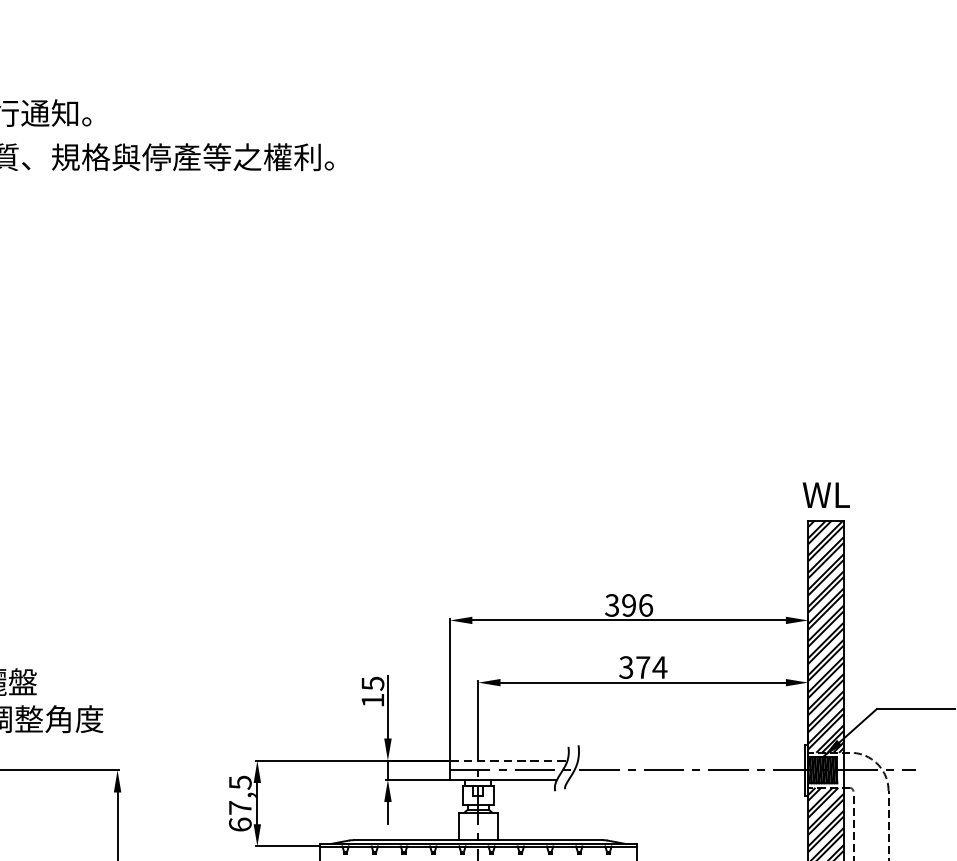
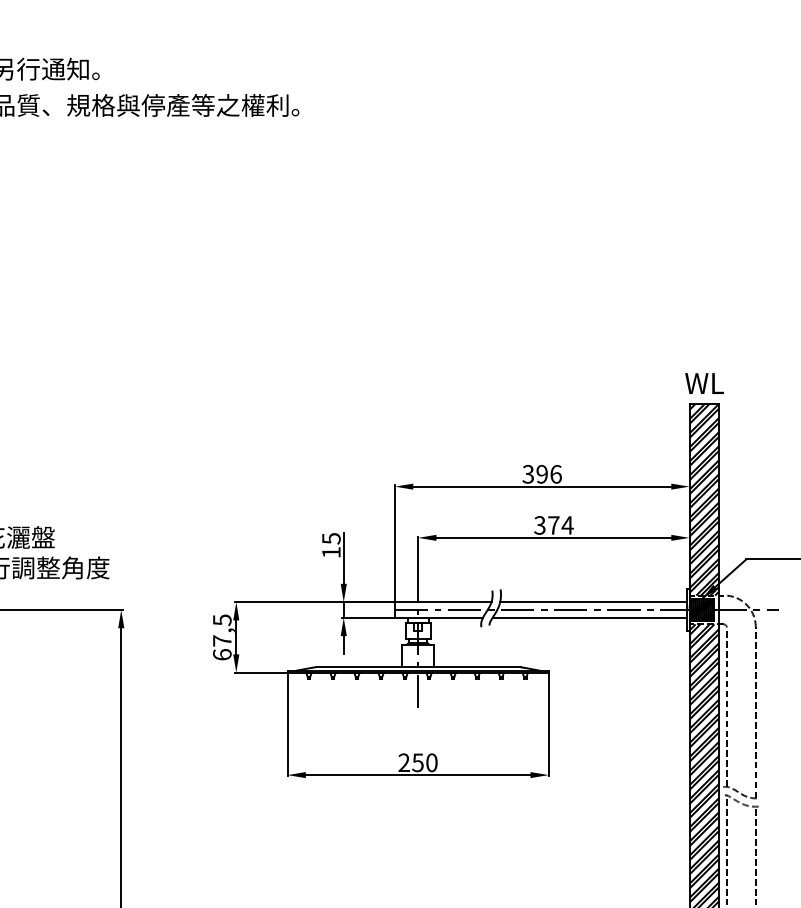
line: (509, 761) -> (443, 602), dashed -> solid
line: (691, 761) -> (593, 602), added
line: (686, 779) -> (589, 617), added

